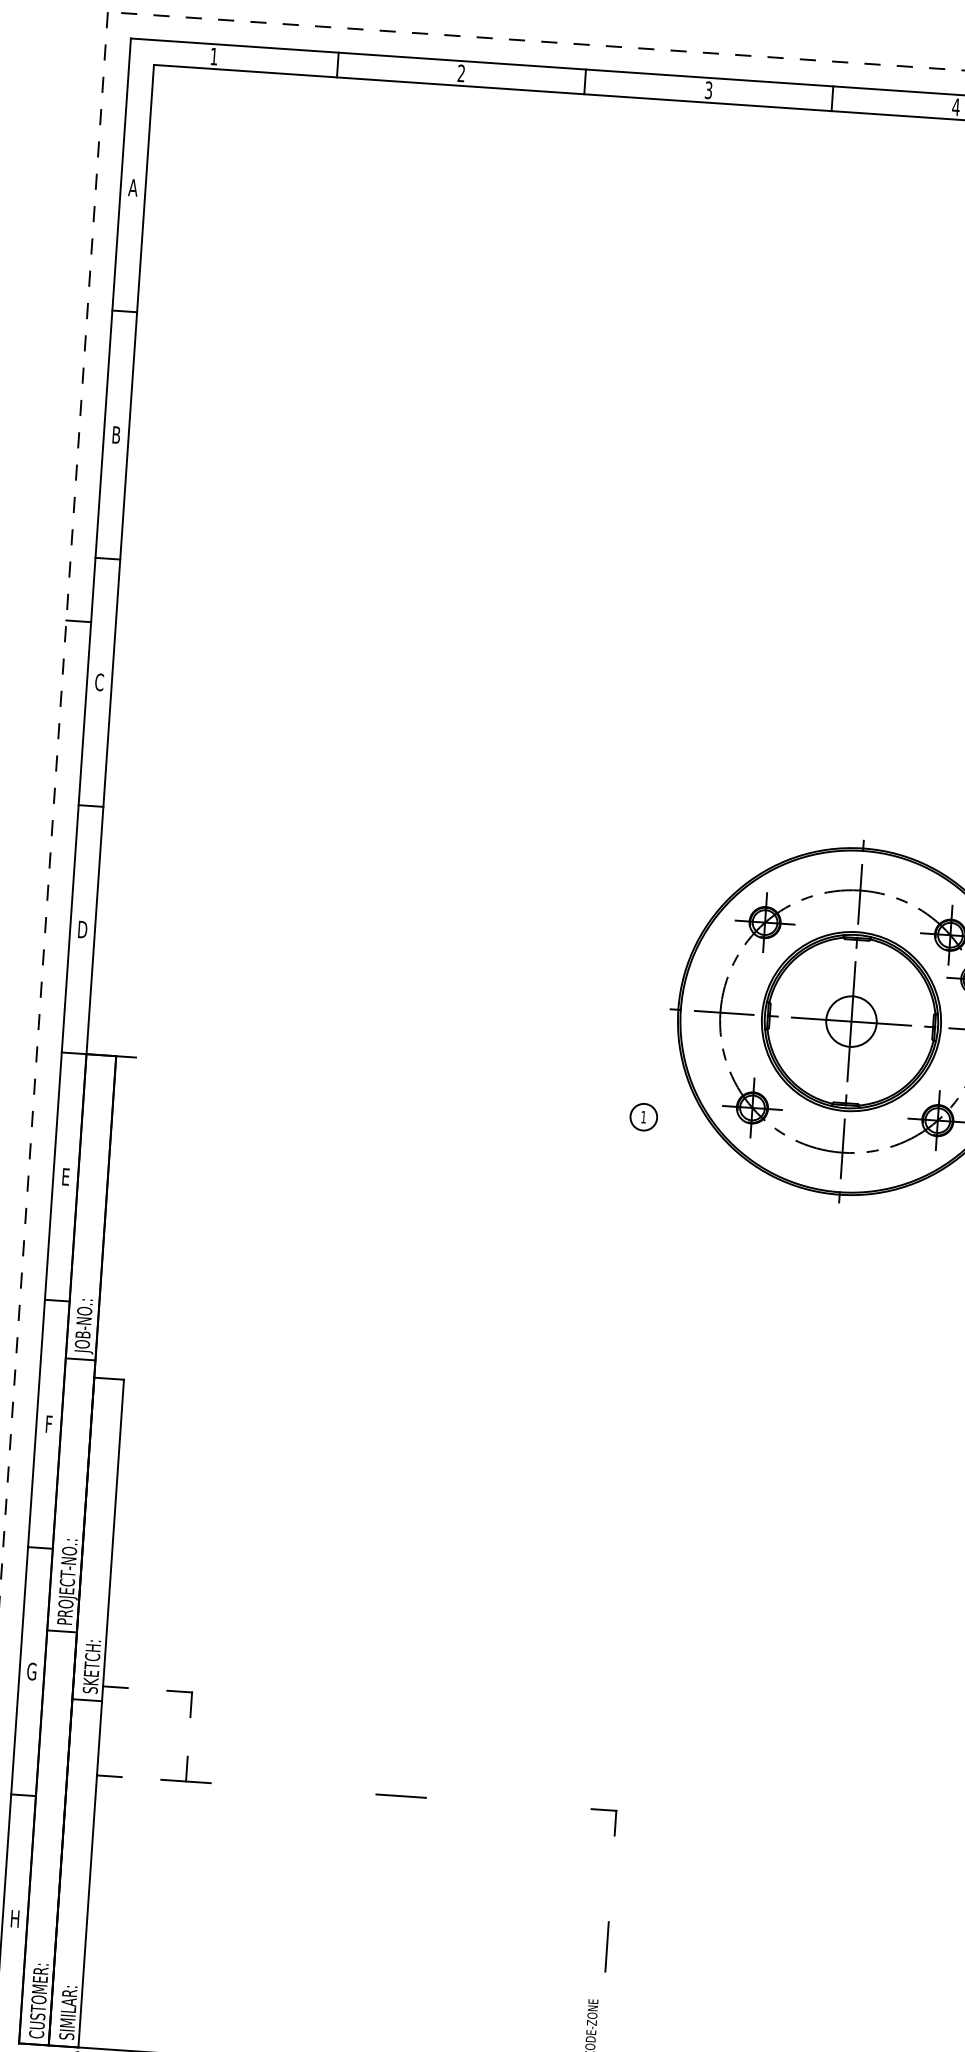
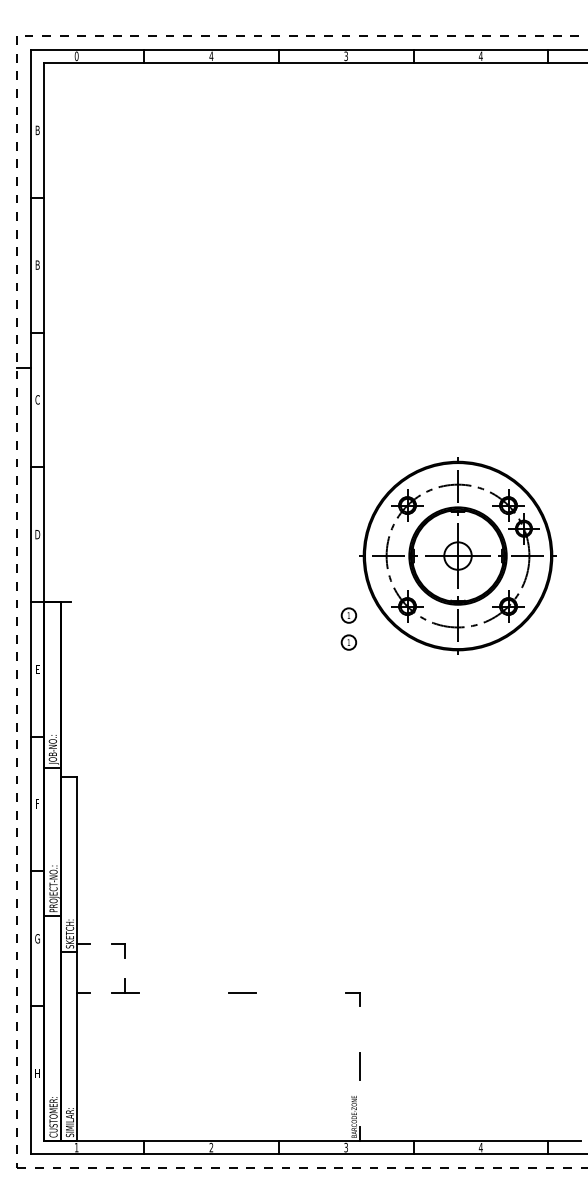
text: (213, 56) -> (76, 56), 1 -> 0
text: (461, 71) -> (211, 55), 2 -> 4
text: (132, 187) -> (37, 130), A -> B
part: (639, 1166) -> (348, 642), added

